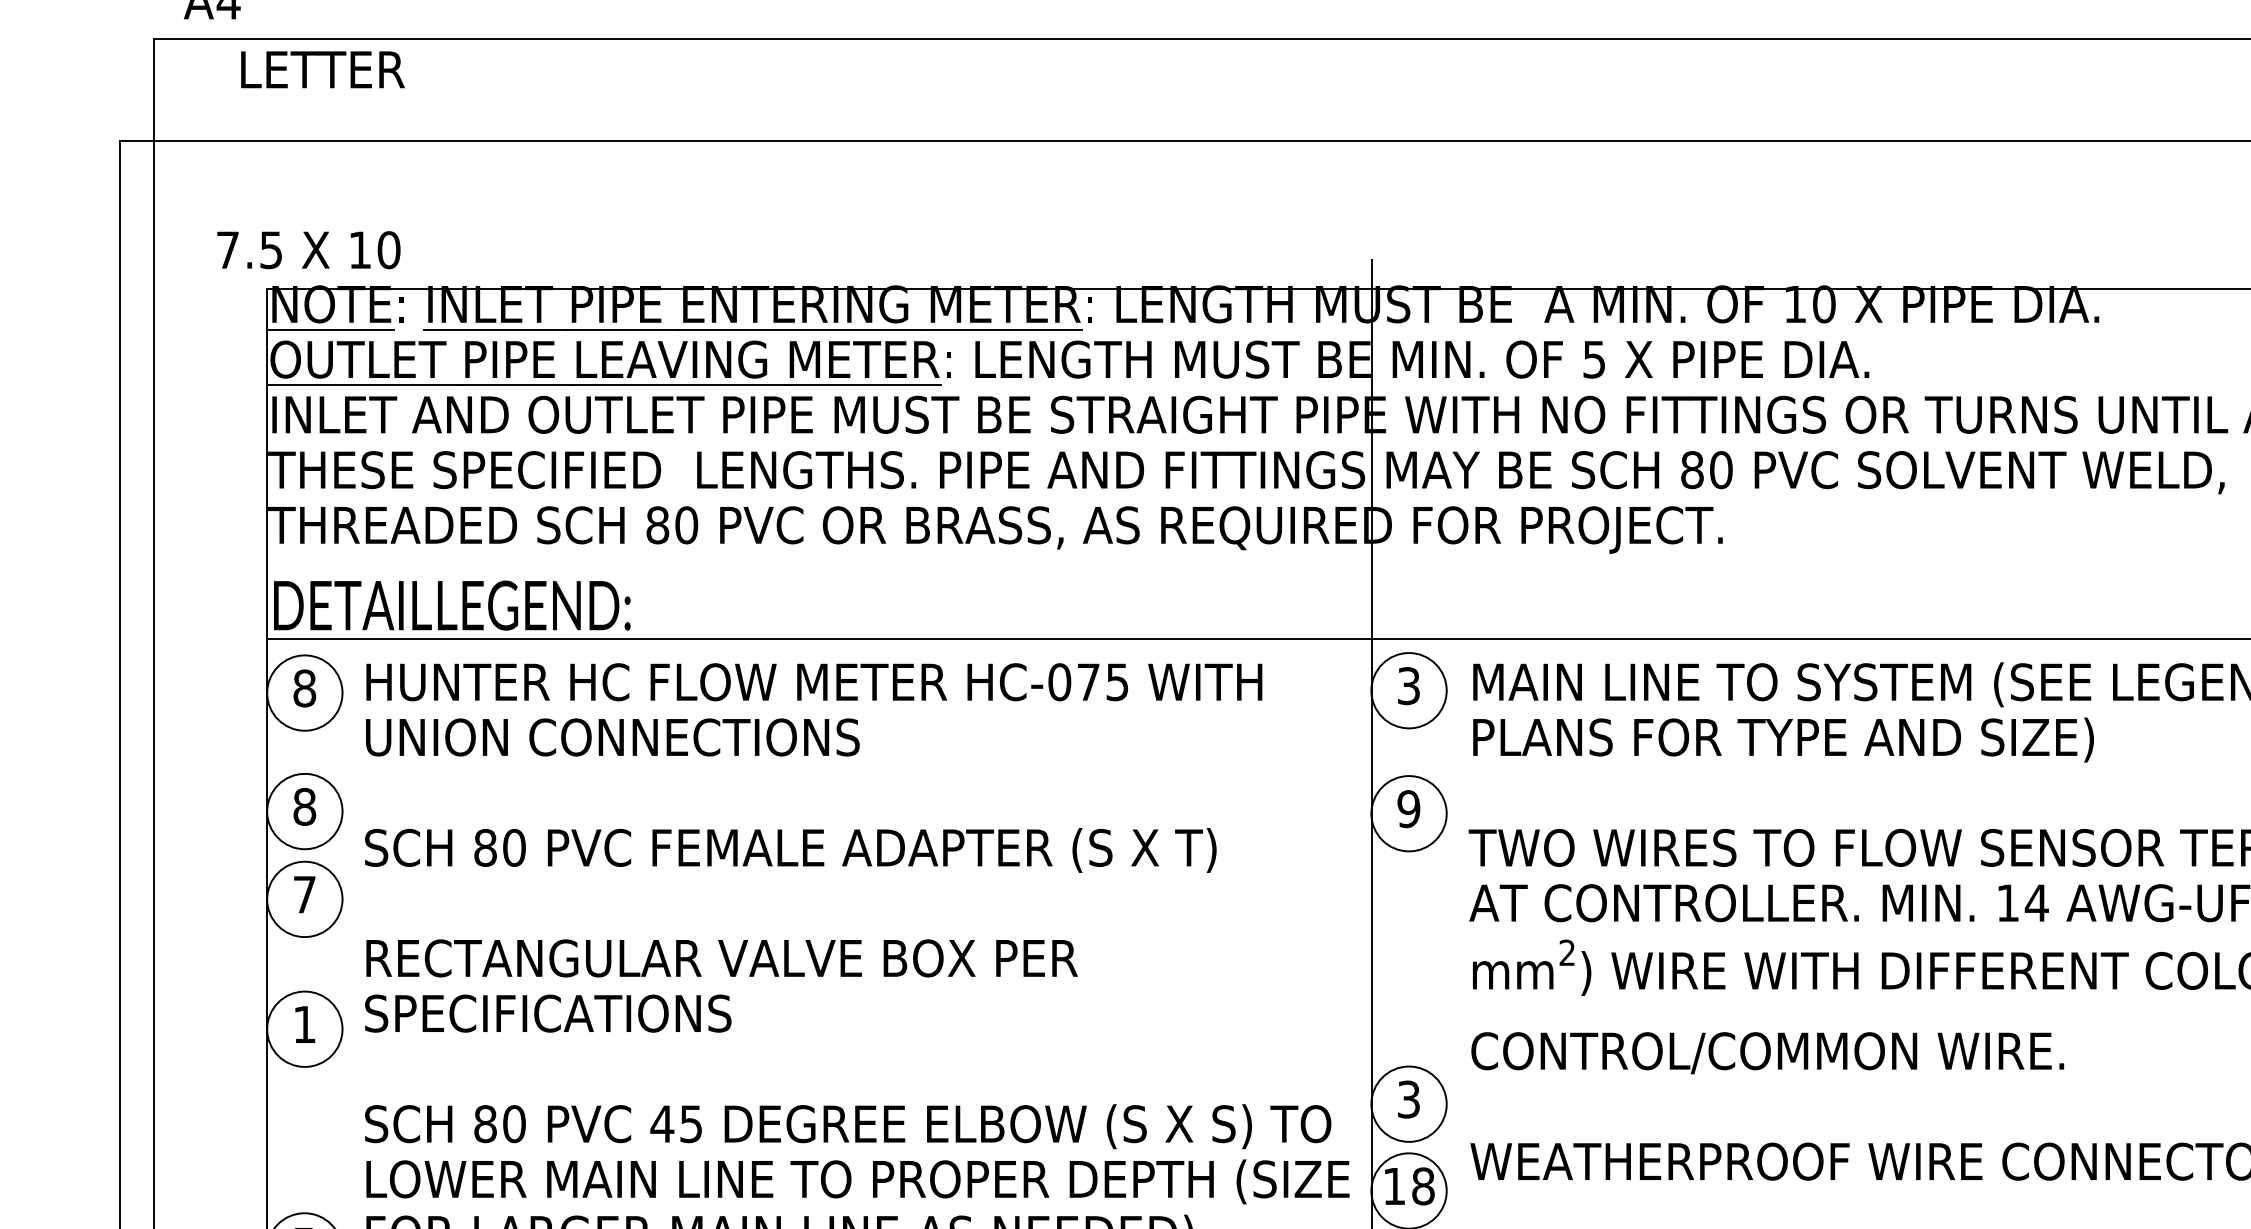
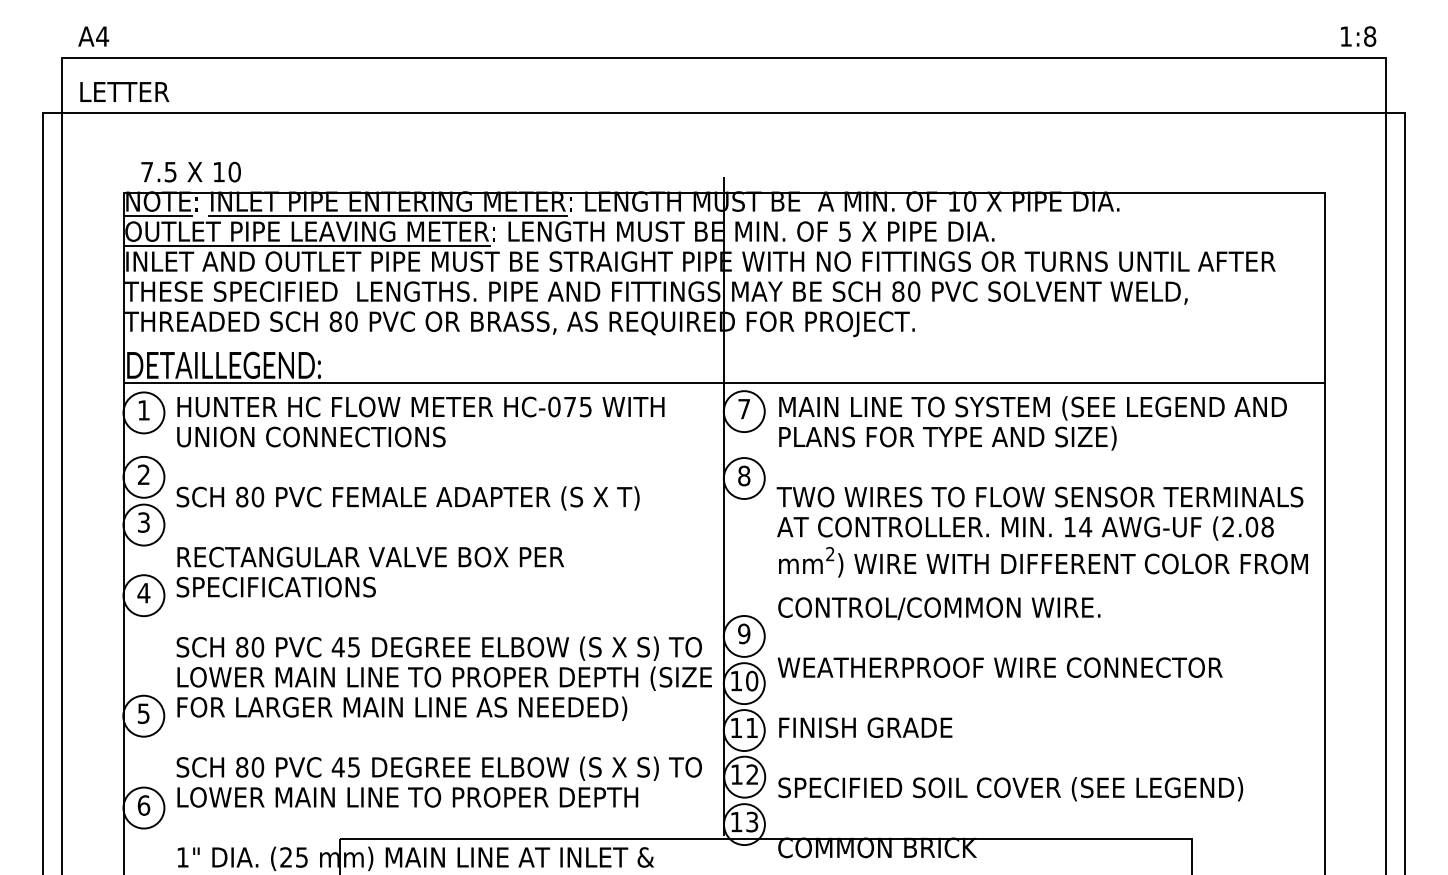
text: (322, 68) -> (124, 91), moved
text: (307, 249) -> (190, 171), moved
text: (1409, 684) -> (744, 408), 3 -> 7
text: (303, 688) -> (143, 410), 8 -> 1
text: (303, 806) -> (143, 474), 8 -> 2
text: (1409, 808) -> (744, 475), 9 -> 8
text: (303, 894) -> (143, 522), 7 -> 3
text: (303, 1025) -> (143, 593), 1 -> 4
text: (1409, 1098) -> (744, 633), 3 -> 9
text: (1424, 1187) -> (752, 681), 18 -> 10

